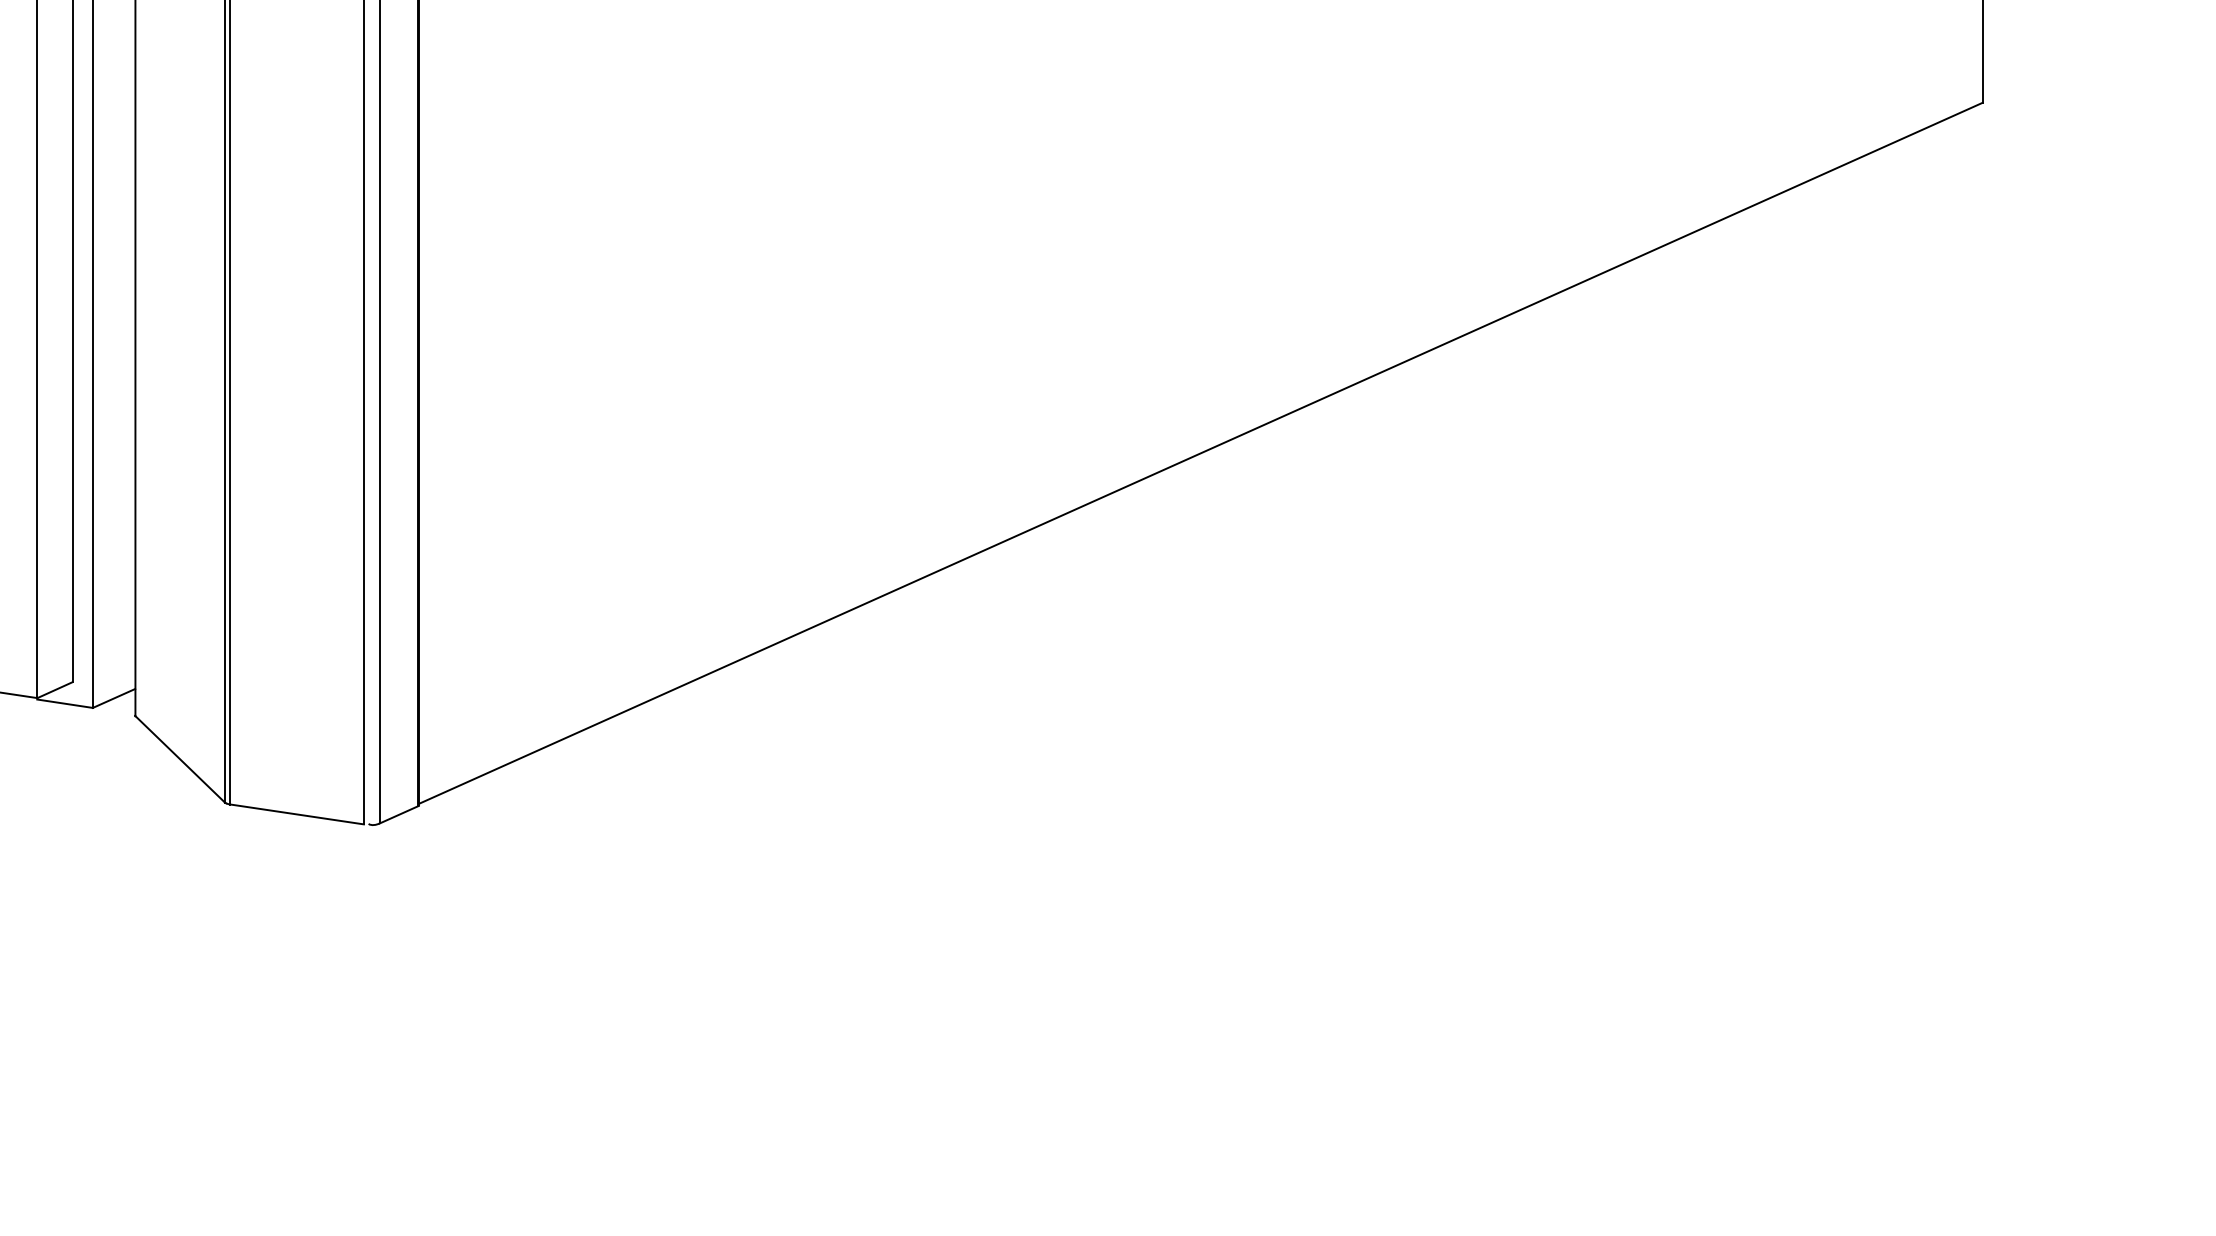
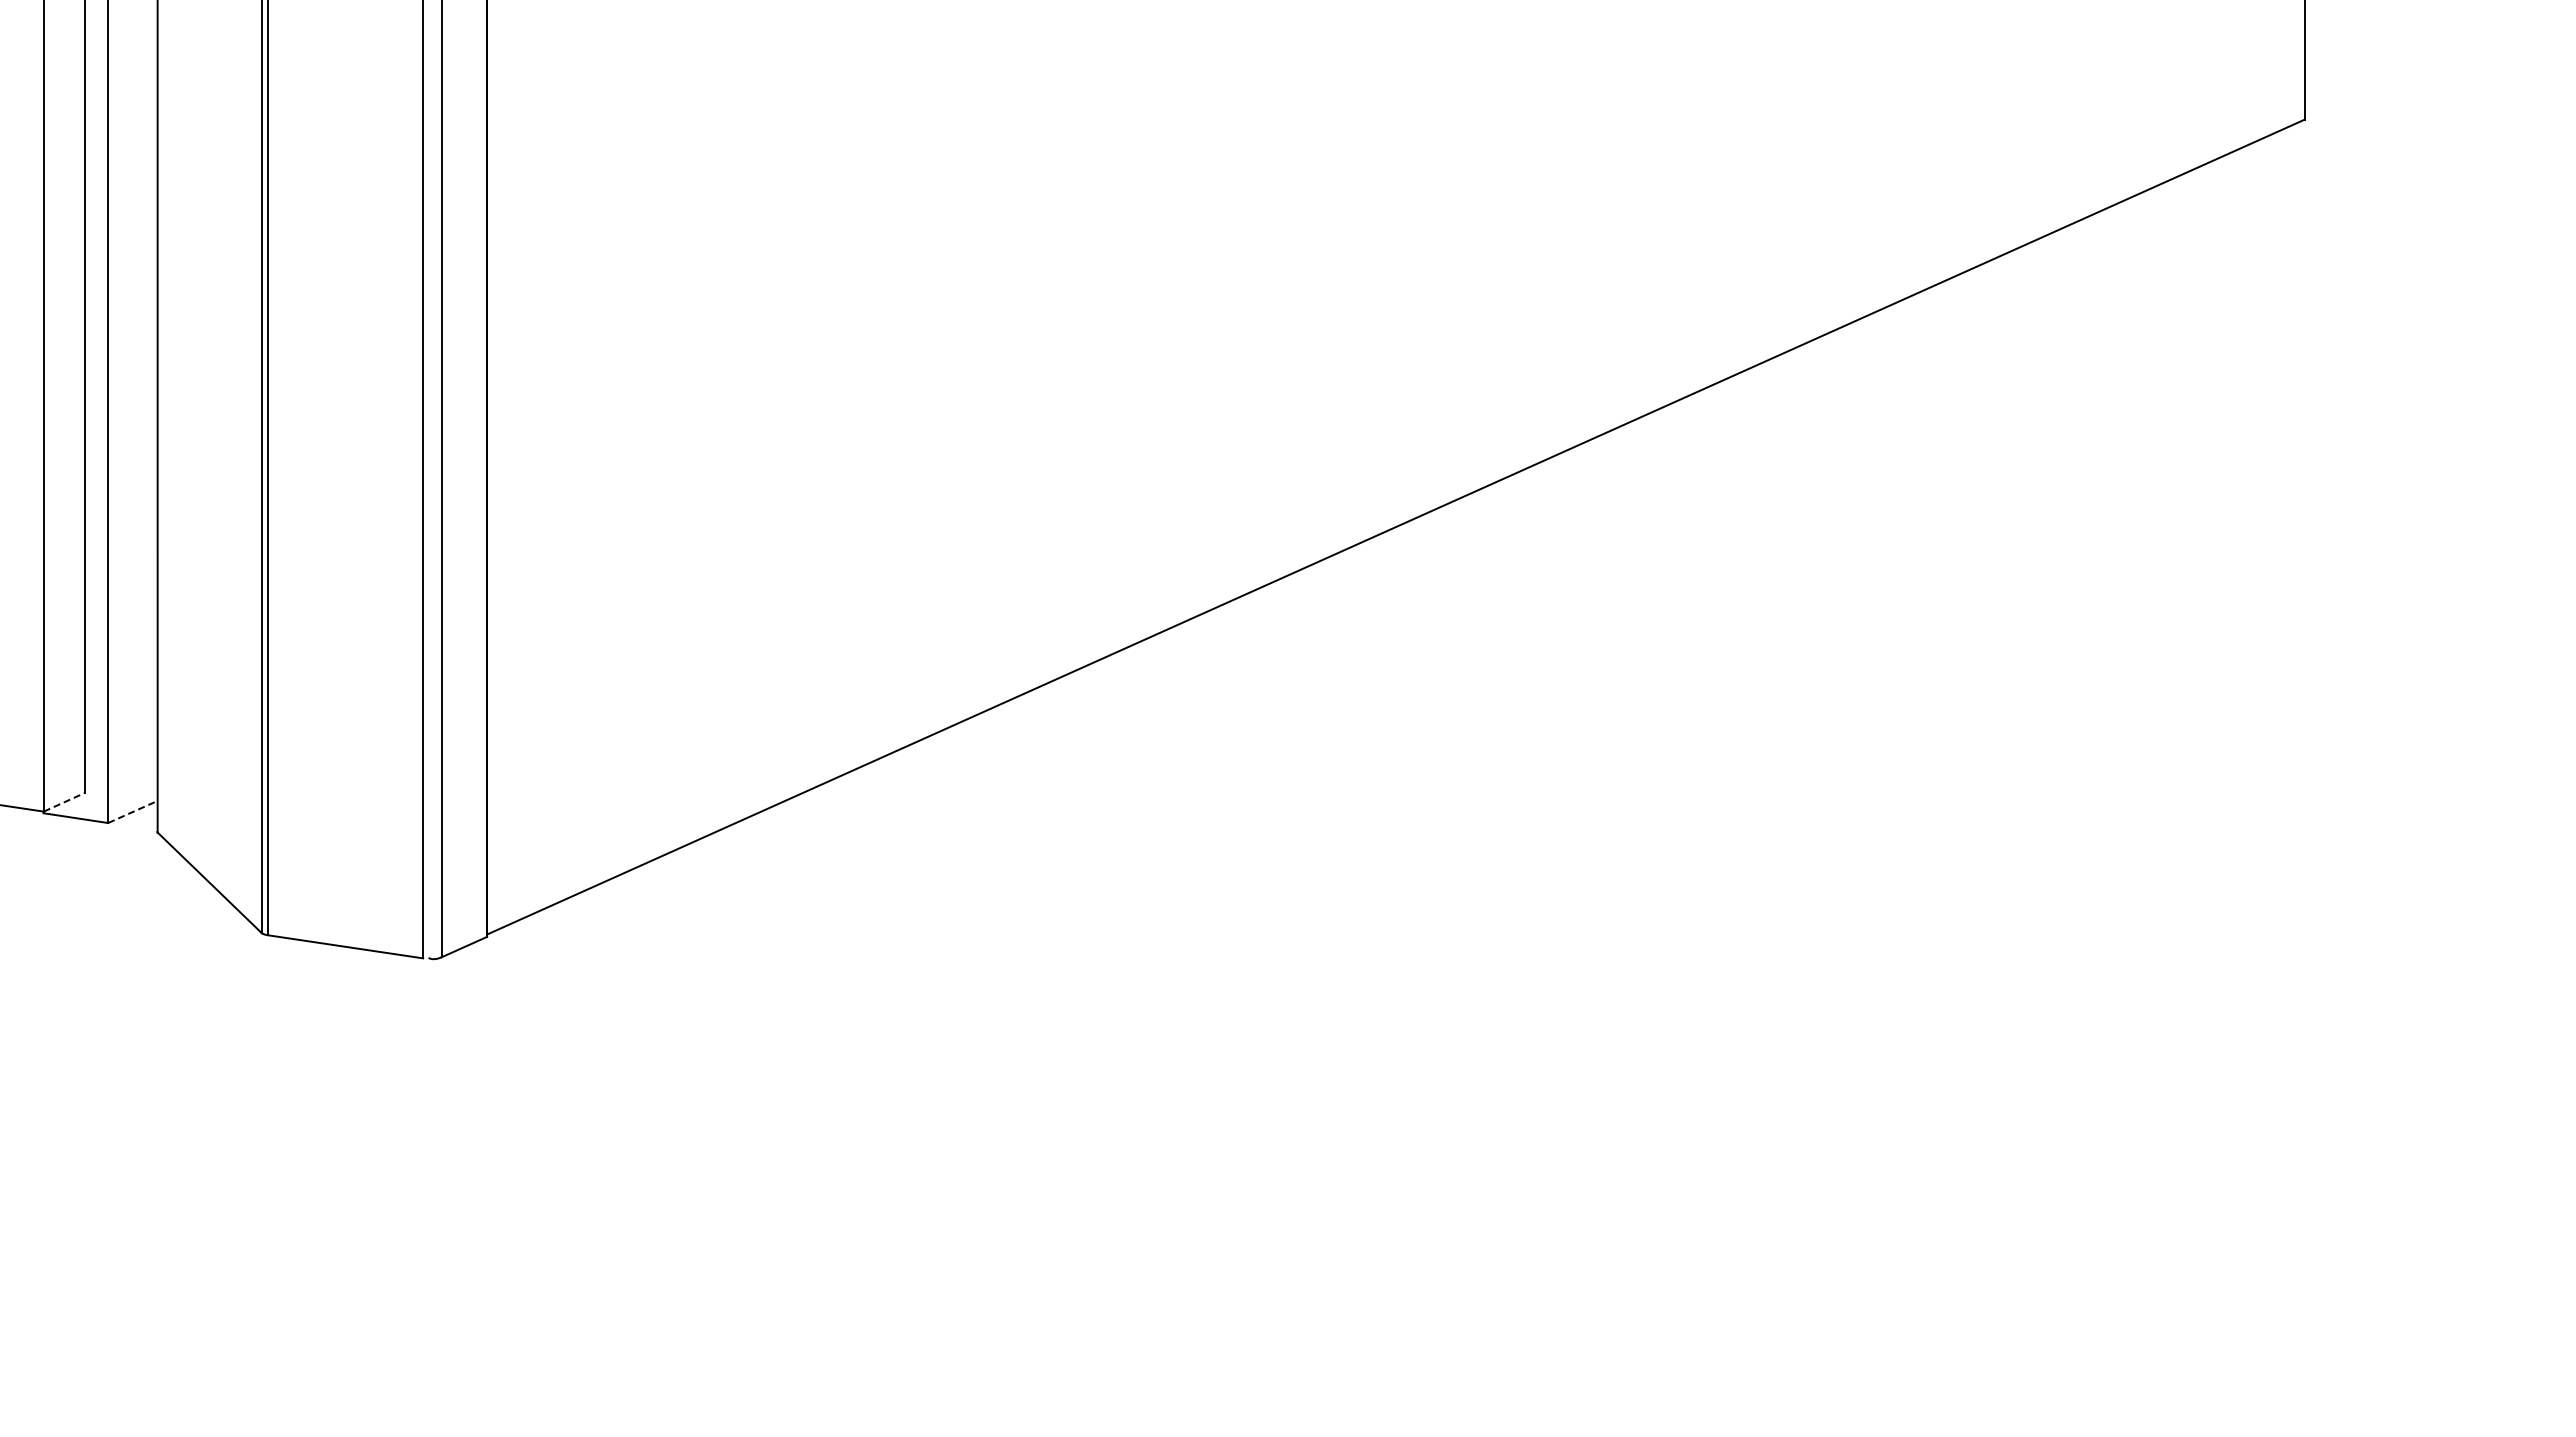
line: (55, 690) -> (64, 802), solid -> dashed
line: (113, 698) -> (132, 812), solid -> dashed

